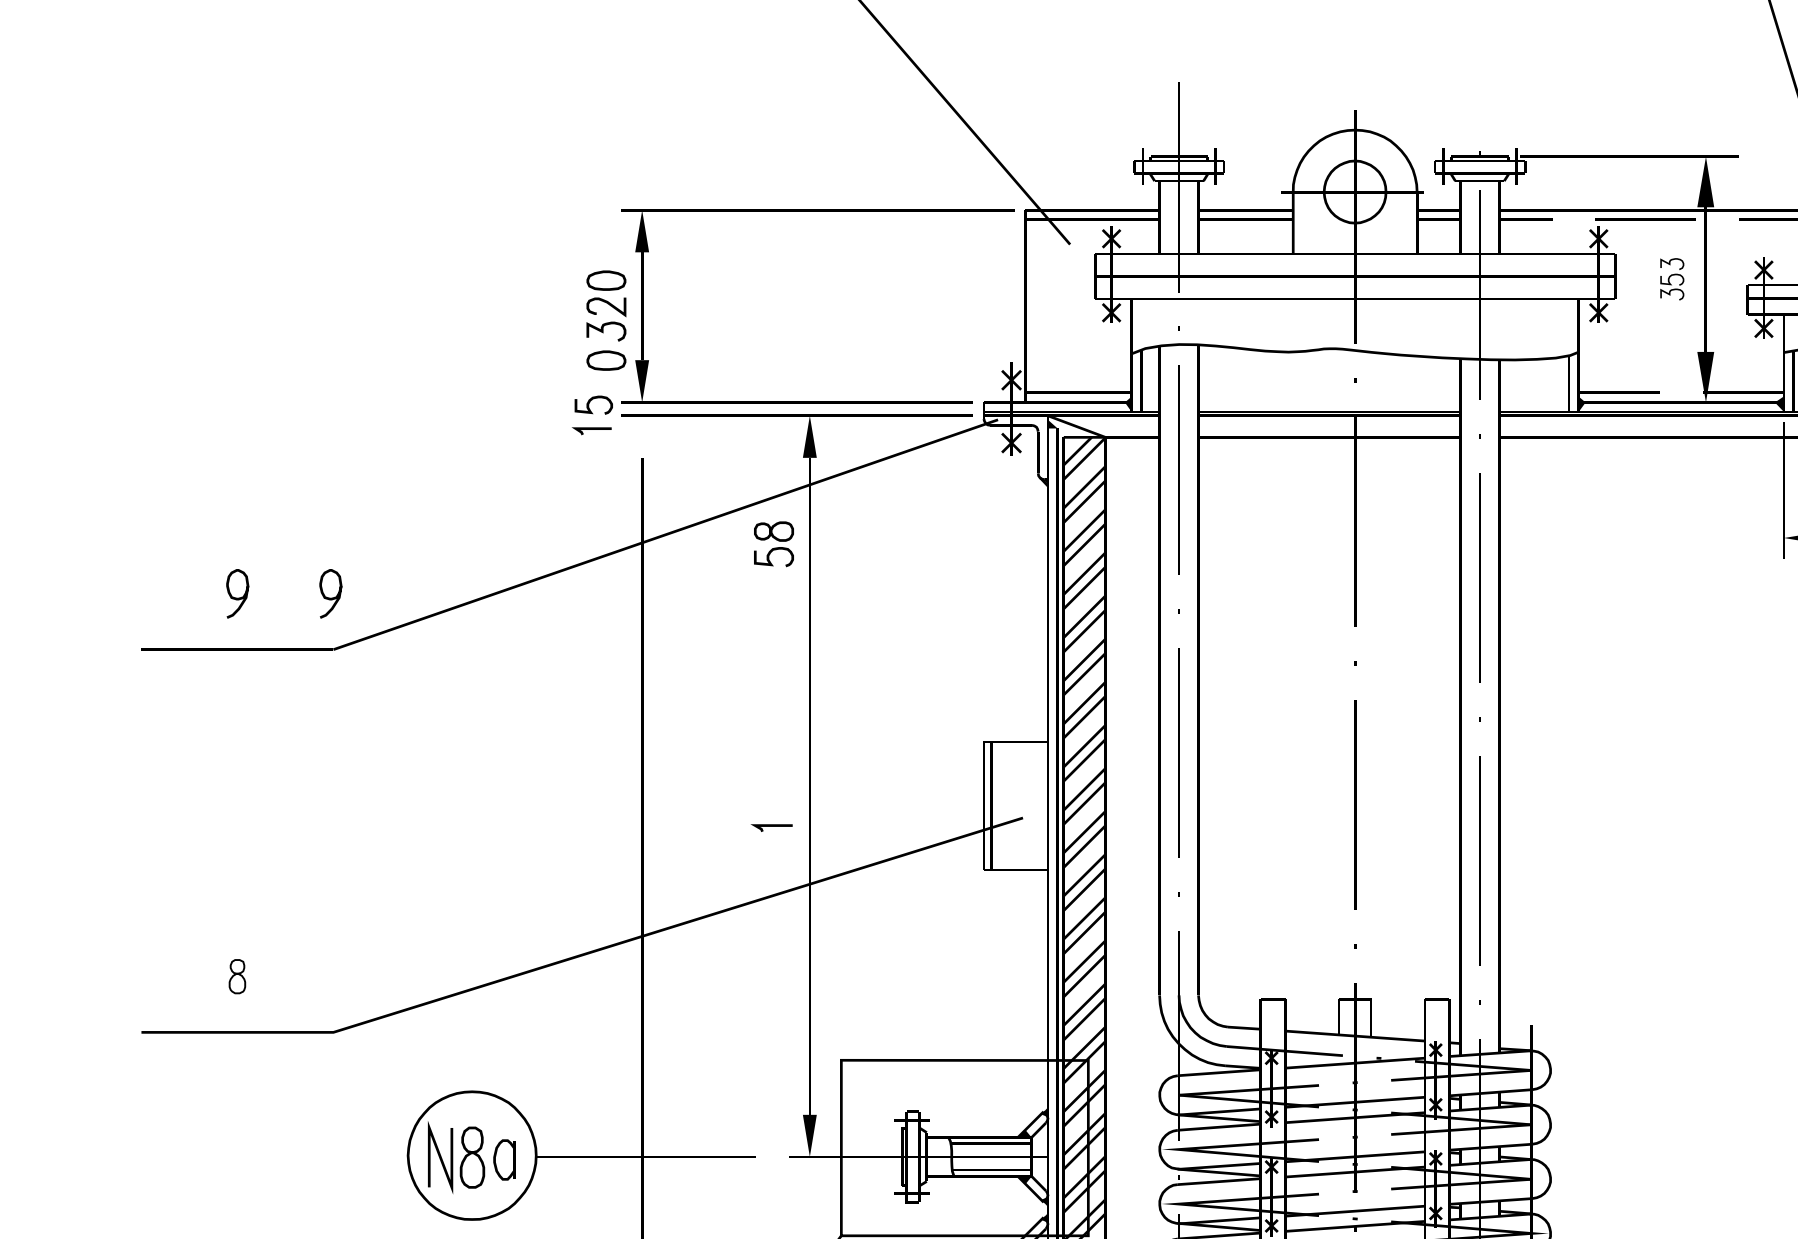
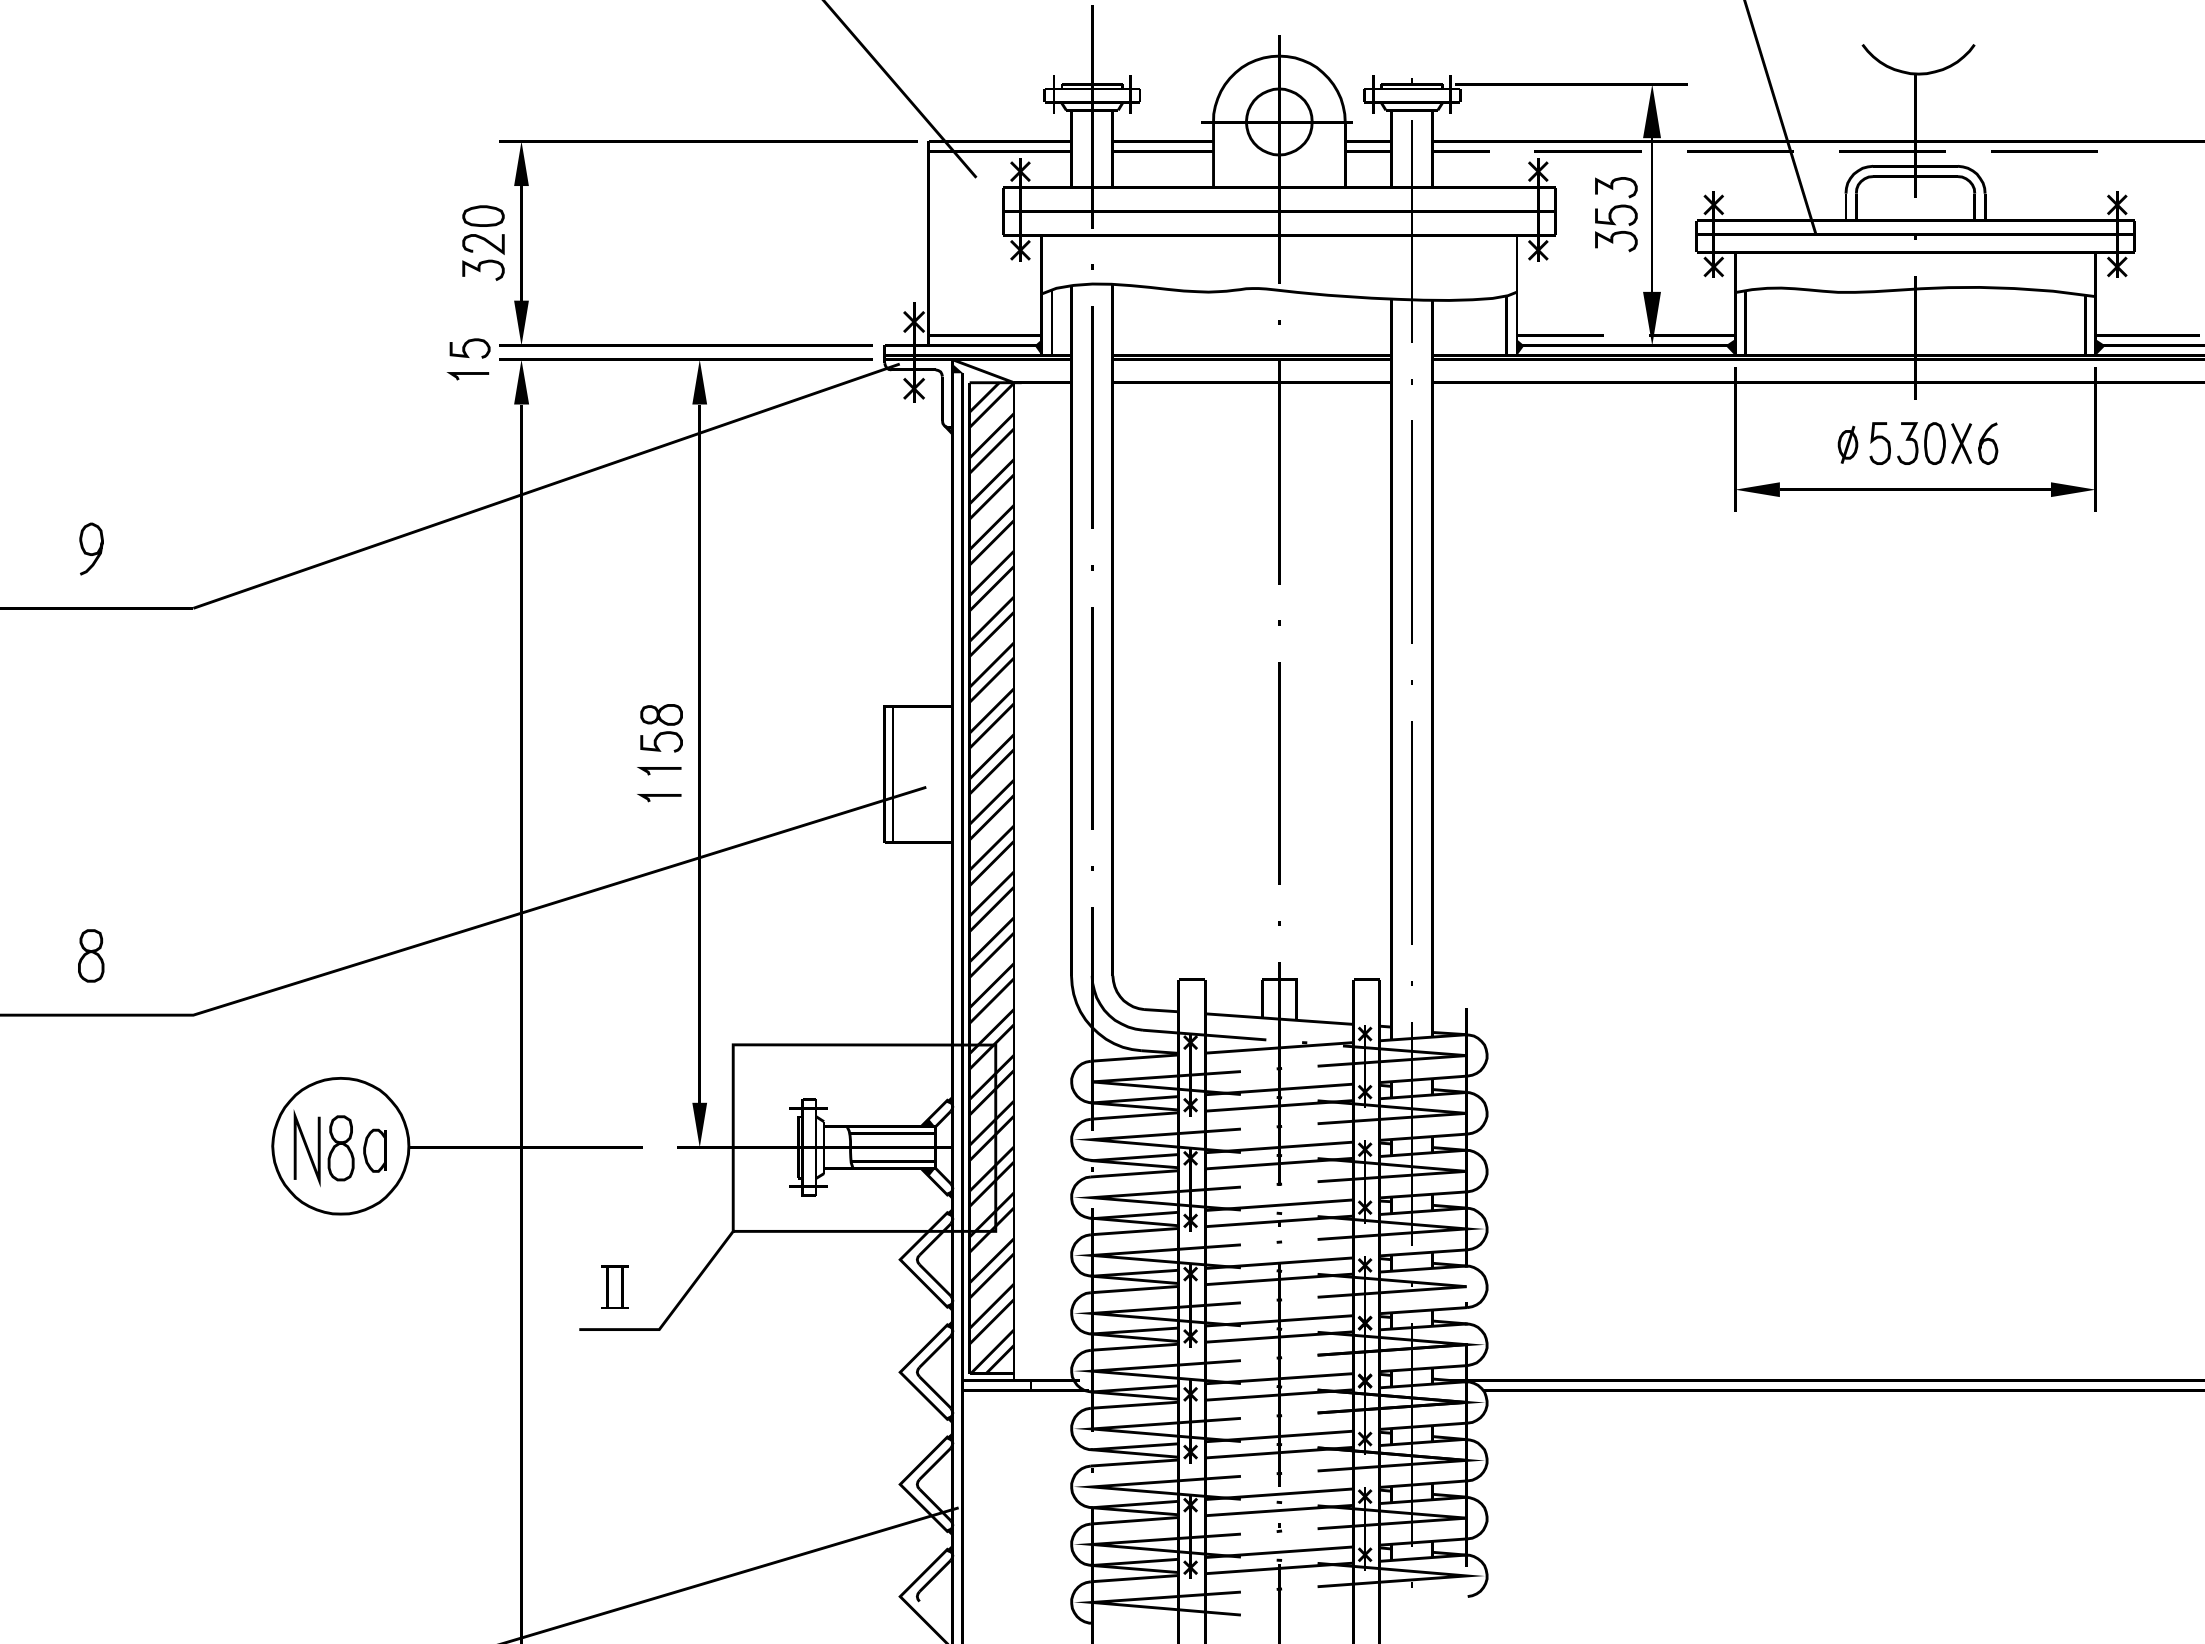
part: (1672, 279) -> (1616, 214), size x1.67
part: (606, 360) -> (483, 300), removed
fill: (642, 436) -> (521, 381), added
part: (773, 544) -> (661, 728), moved
curve: (328, 597) -> (188, 552), removed
line: (771, 801) -> (659, 769), added
part: (237, 976) -> (91, 955), size x1.43

